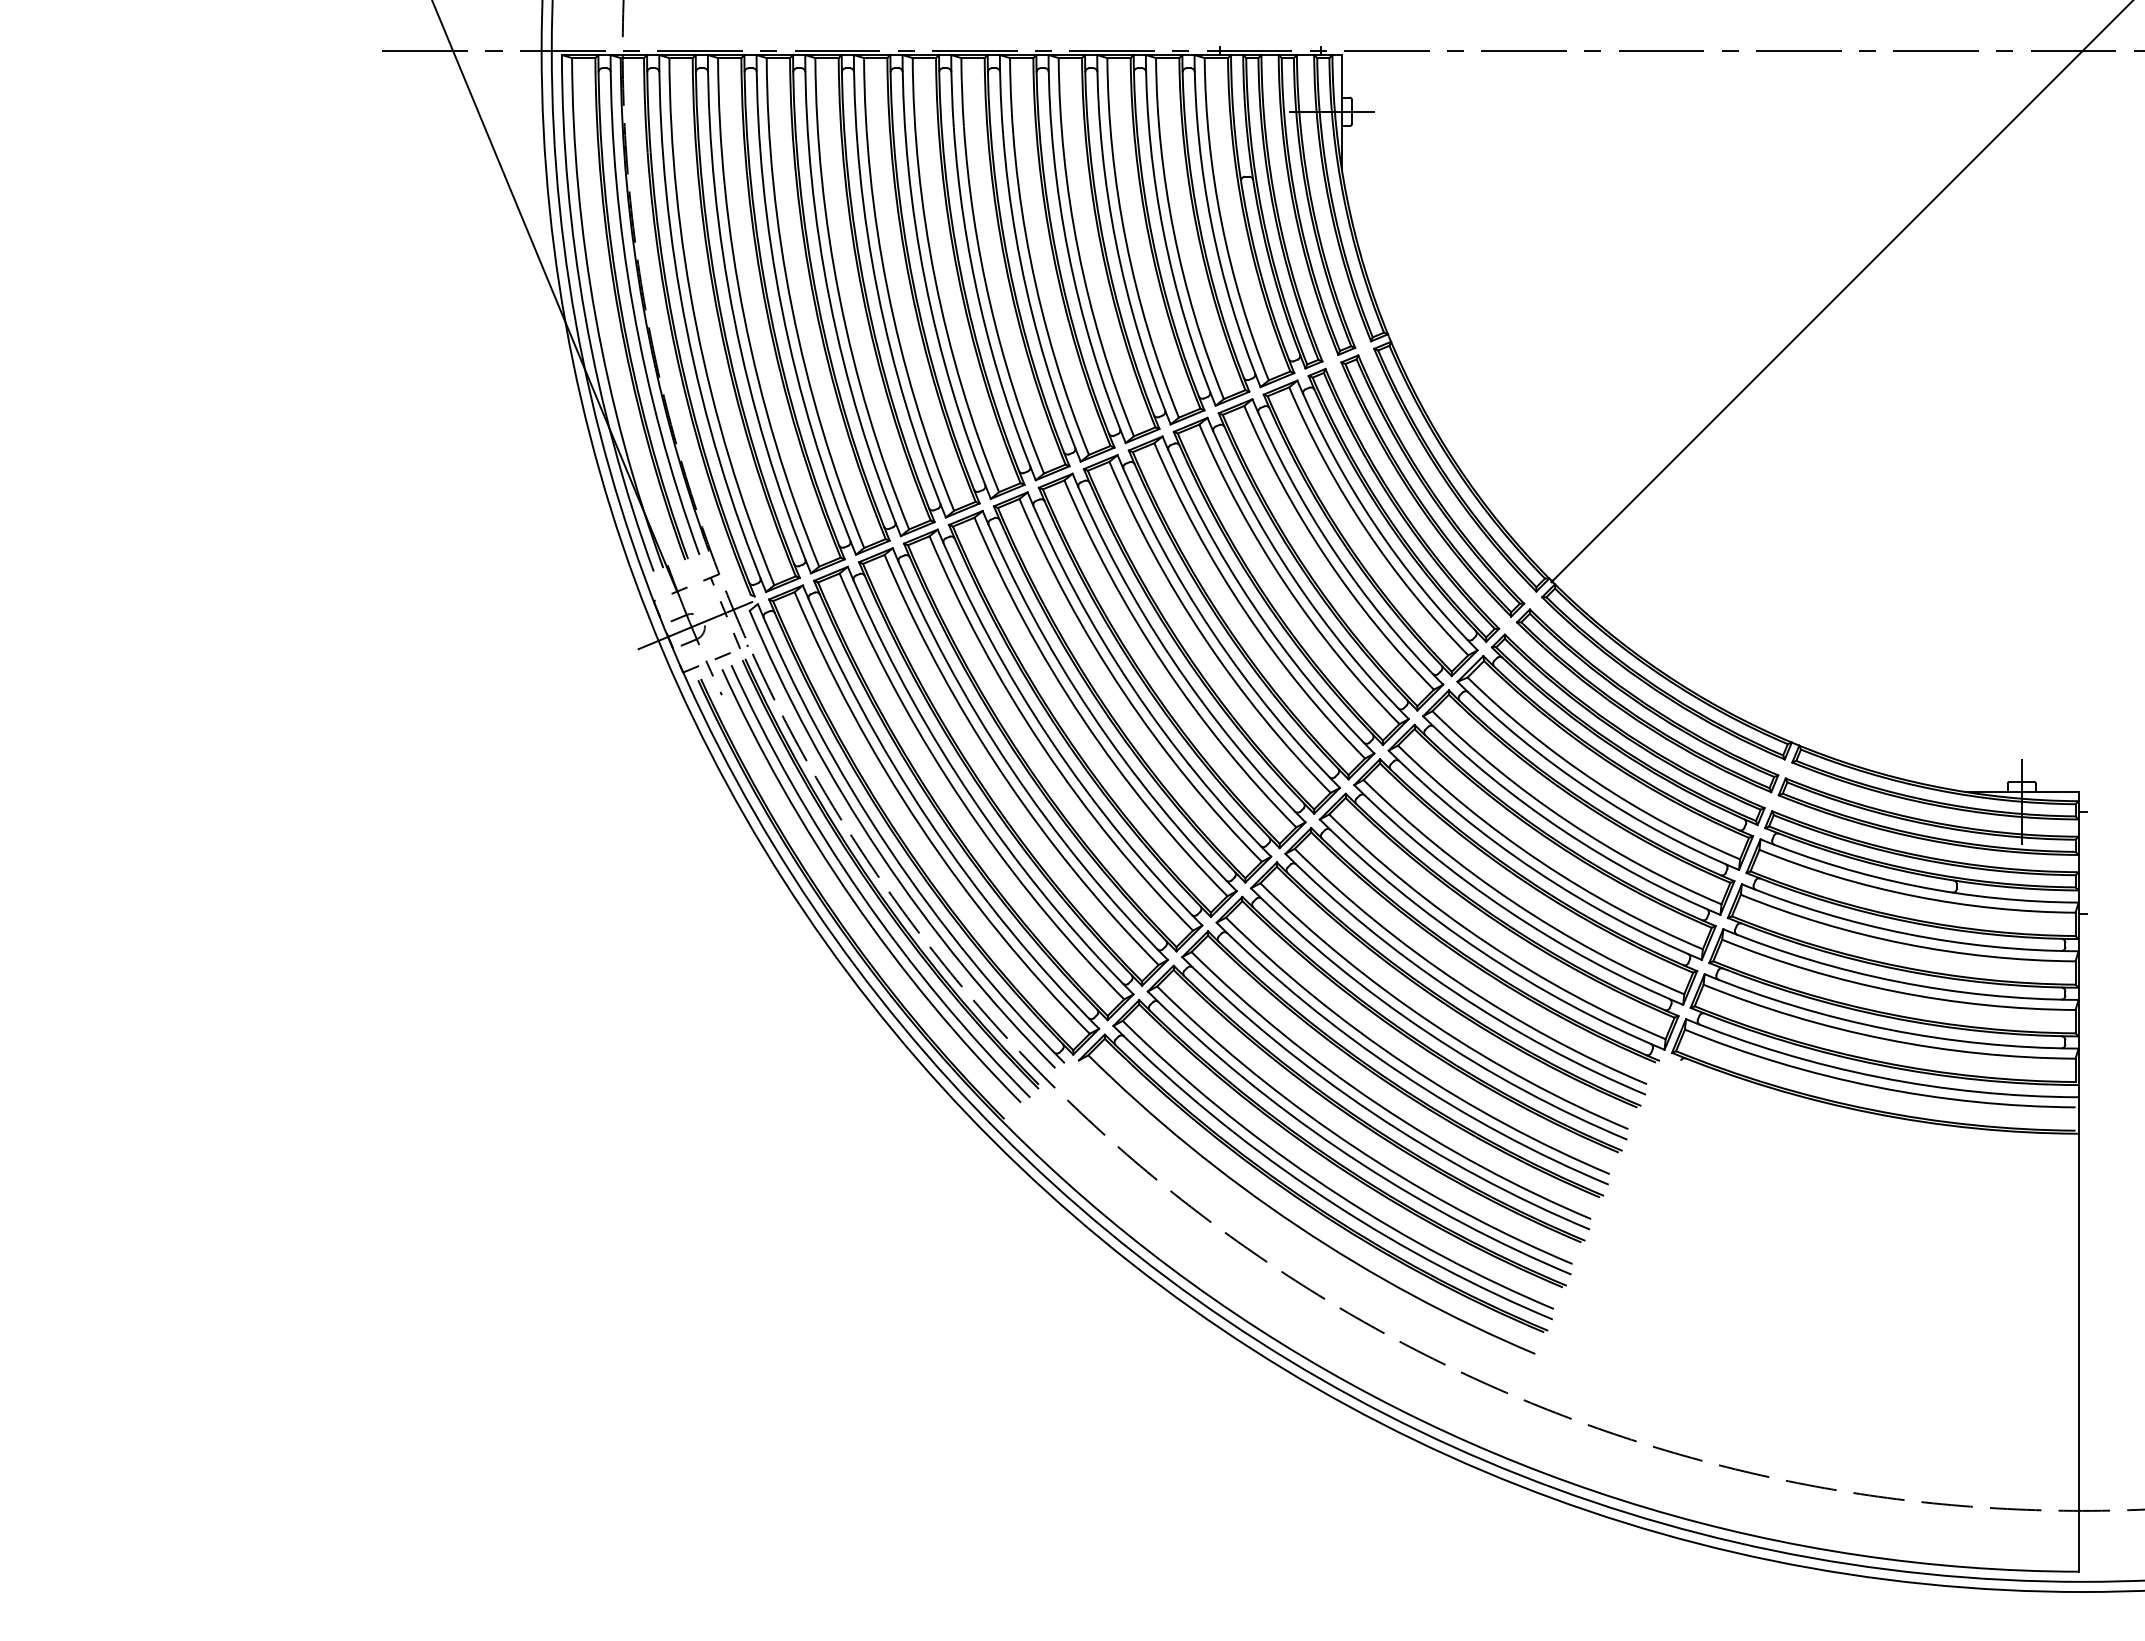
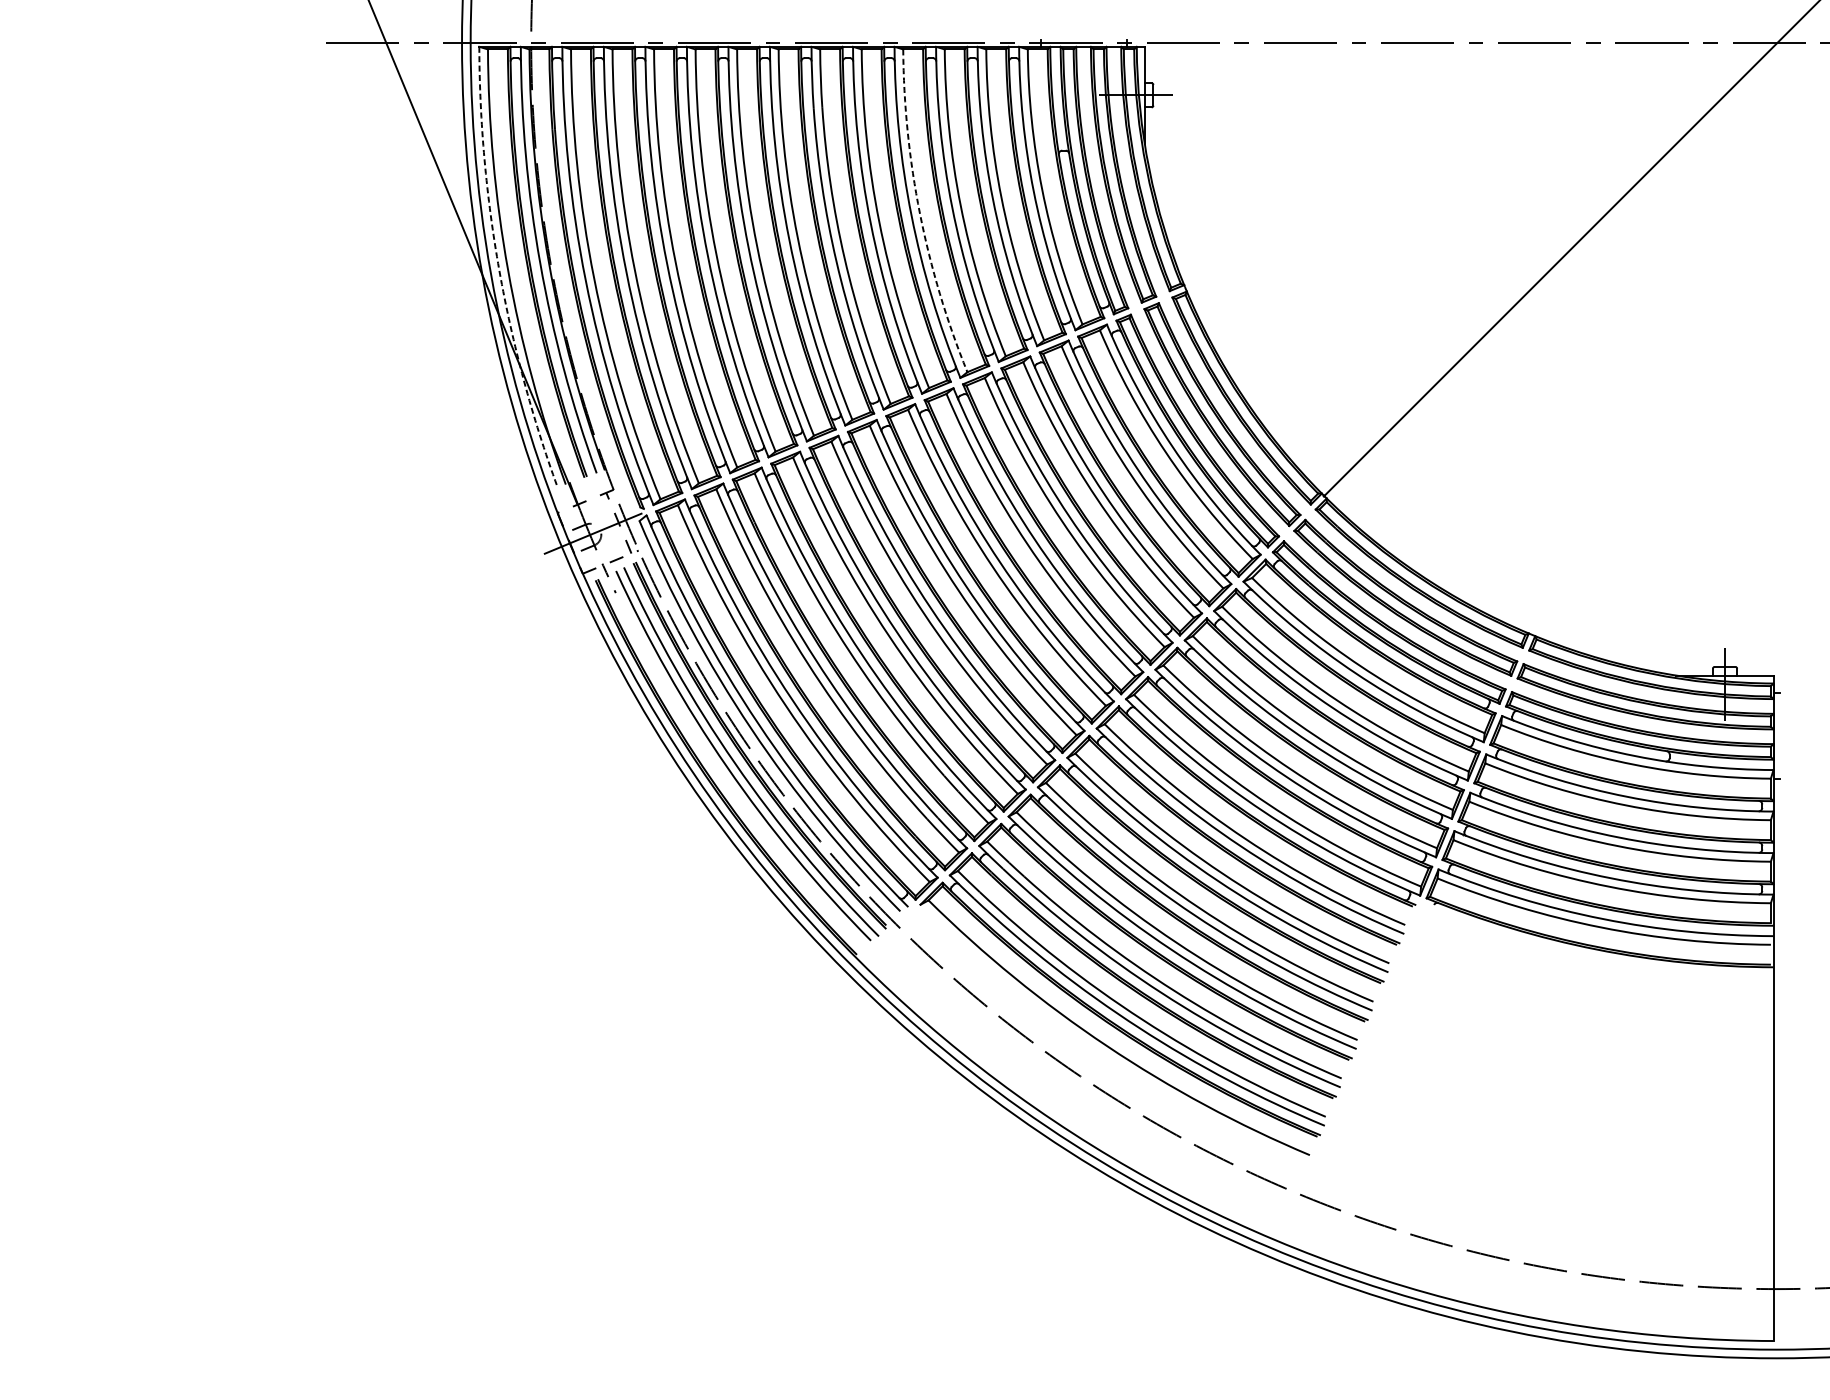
arc: (1078, 250) -> (920, 213), solid -> dashed
arc: (585, 317) -> (499, 270), solid -> dashed

